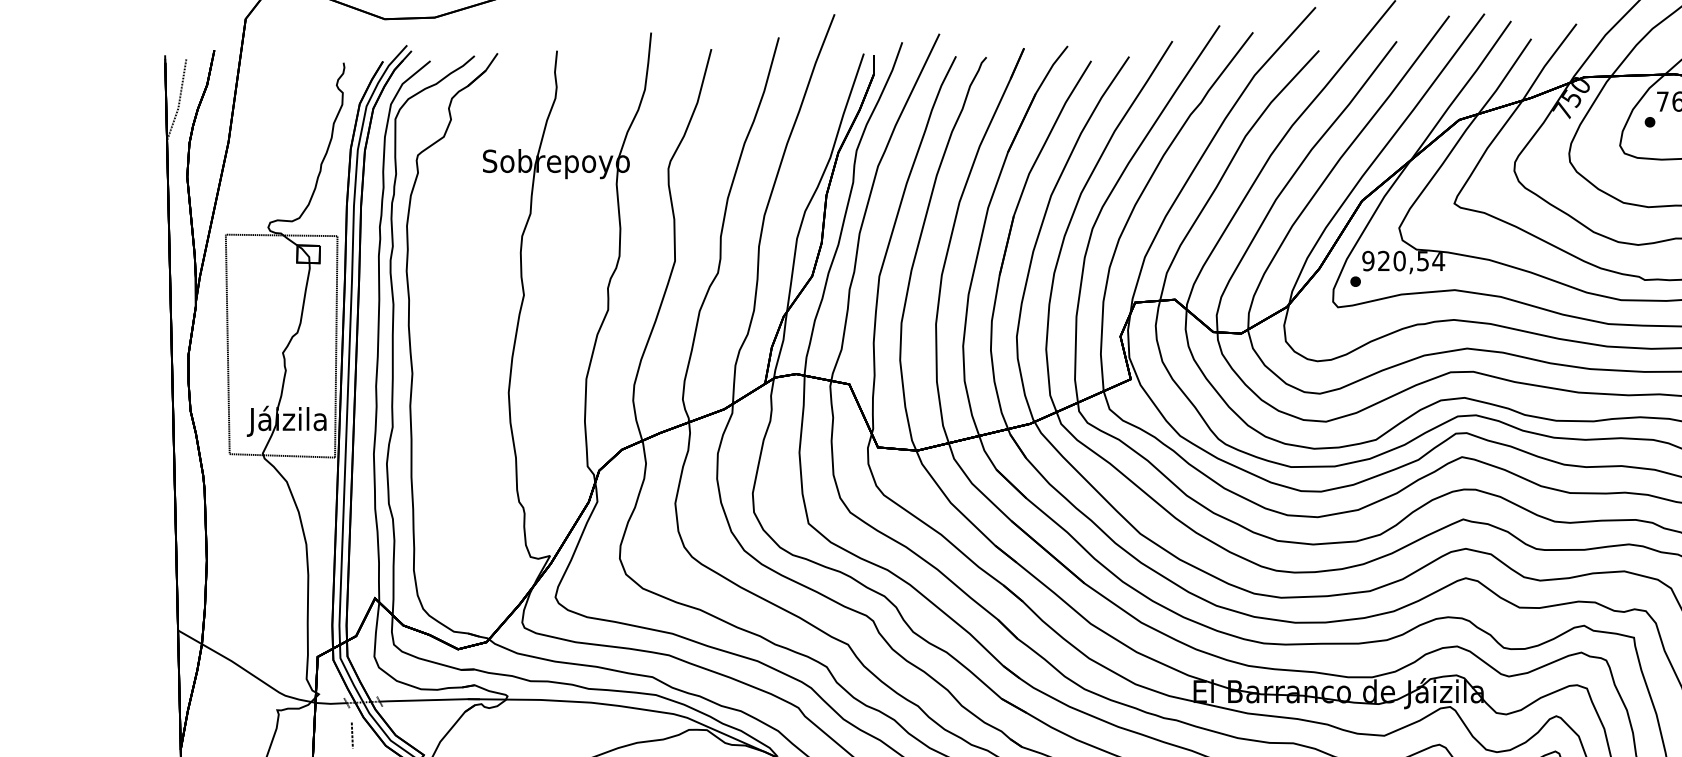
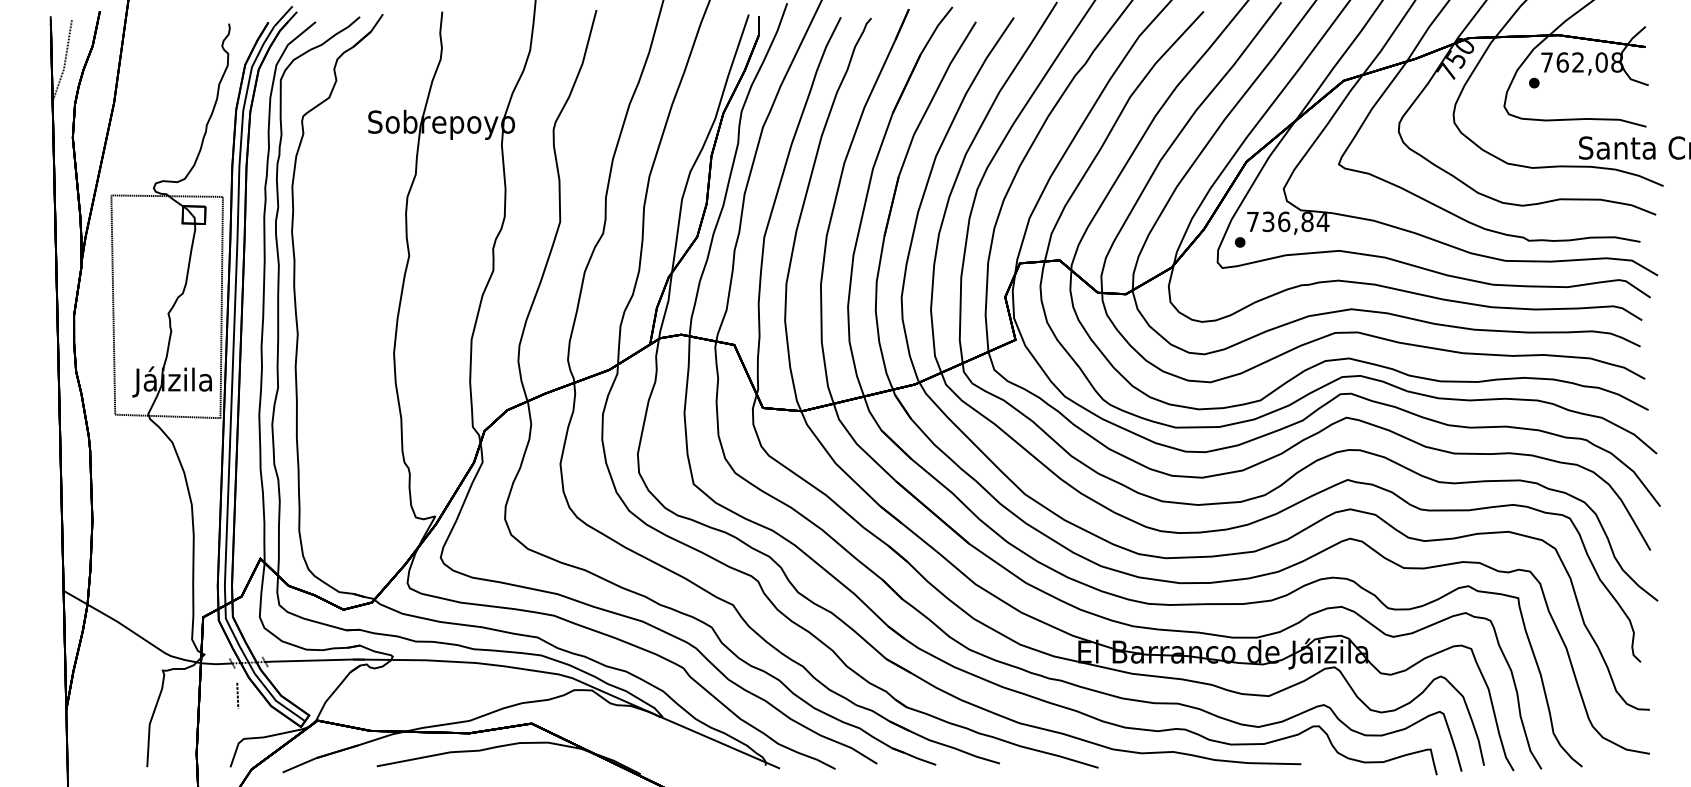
text: (1395, 260) -> (1279, 221), 920,54 -> 736,84

